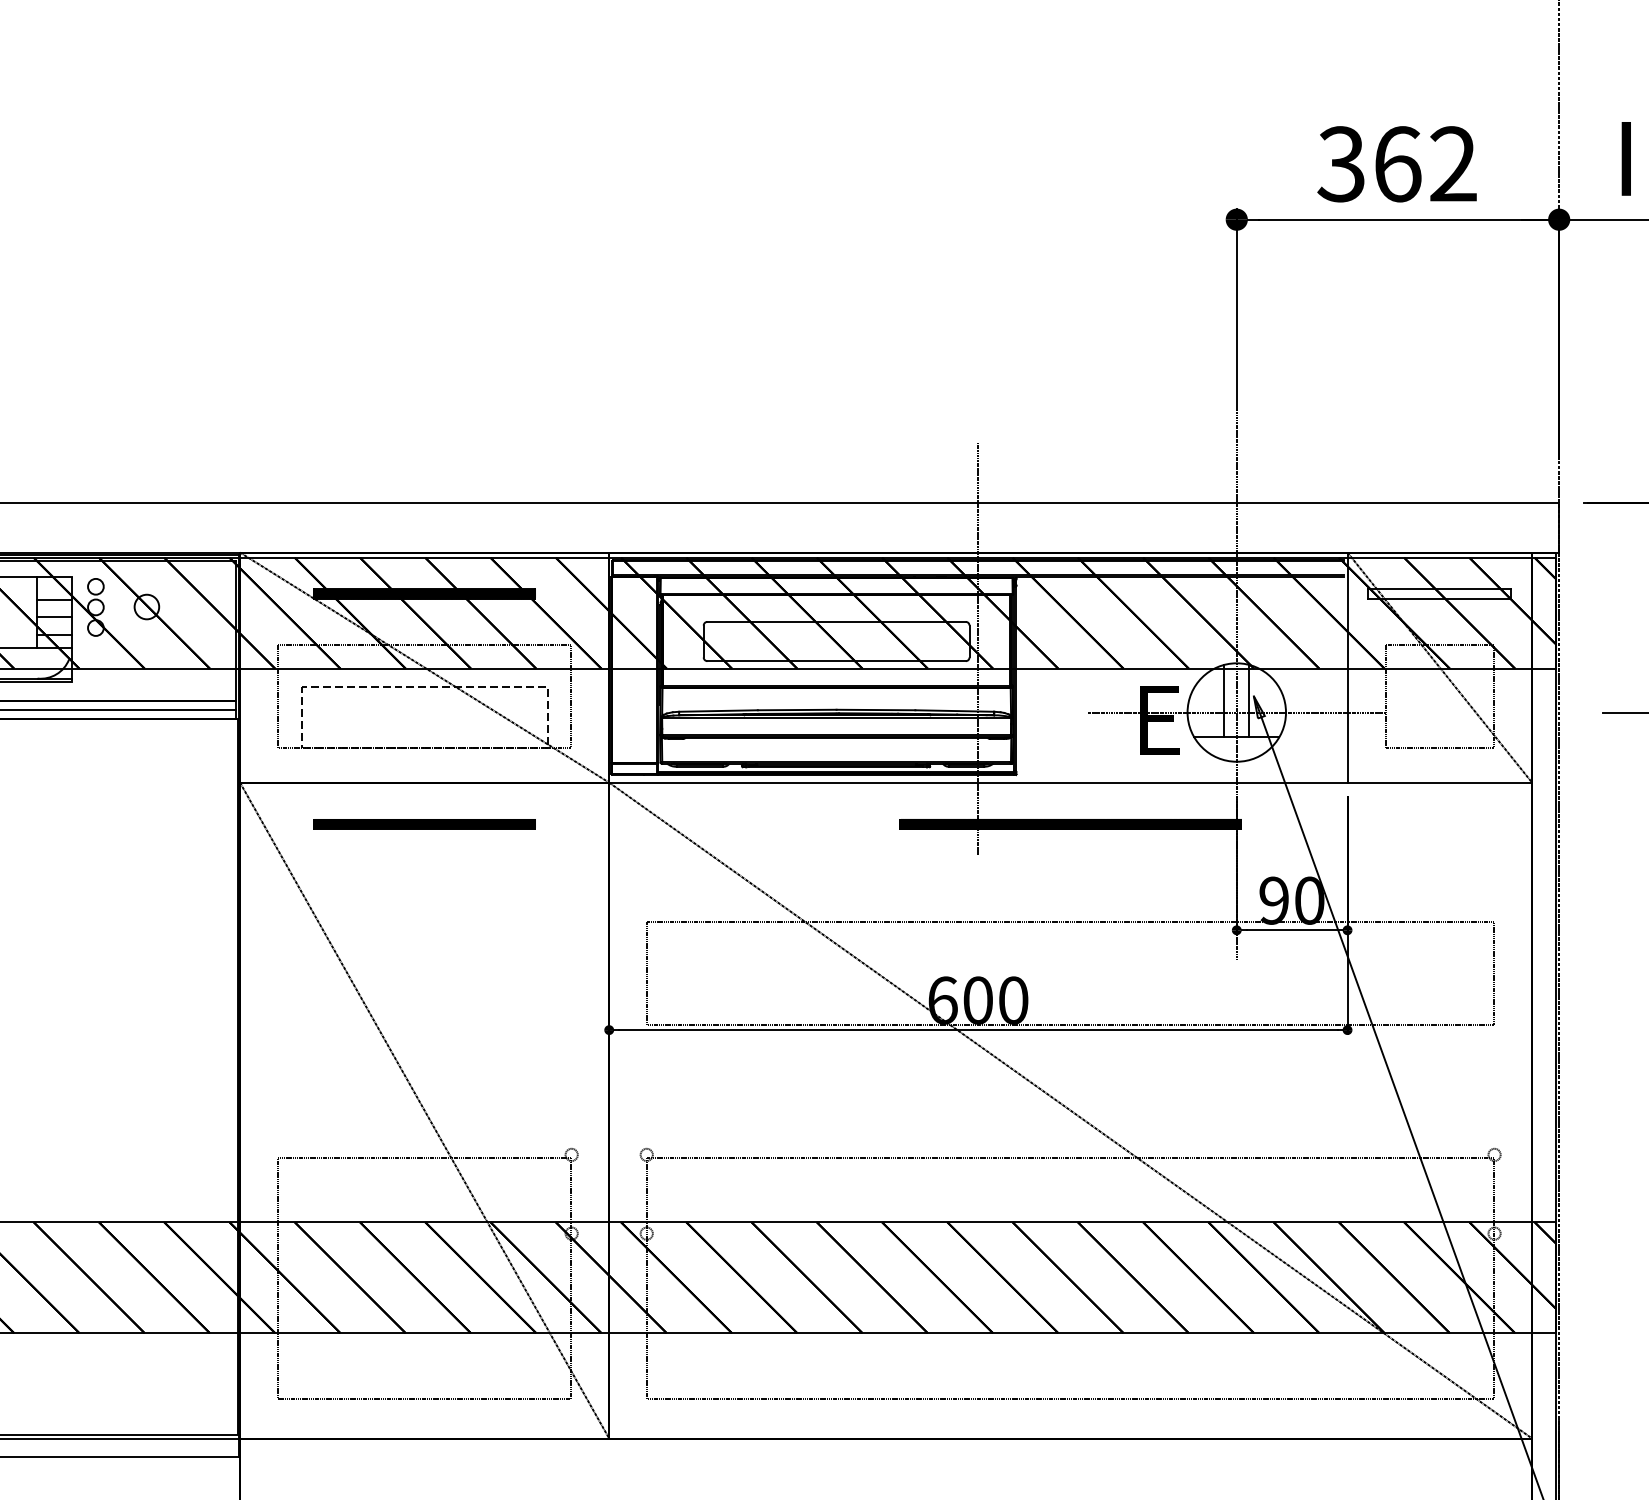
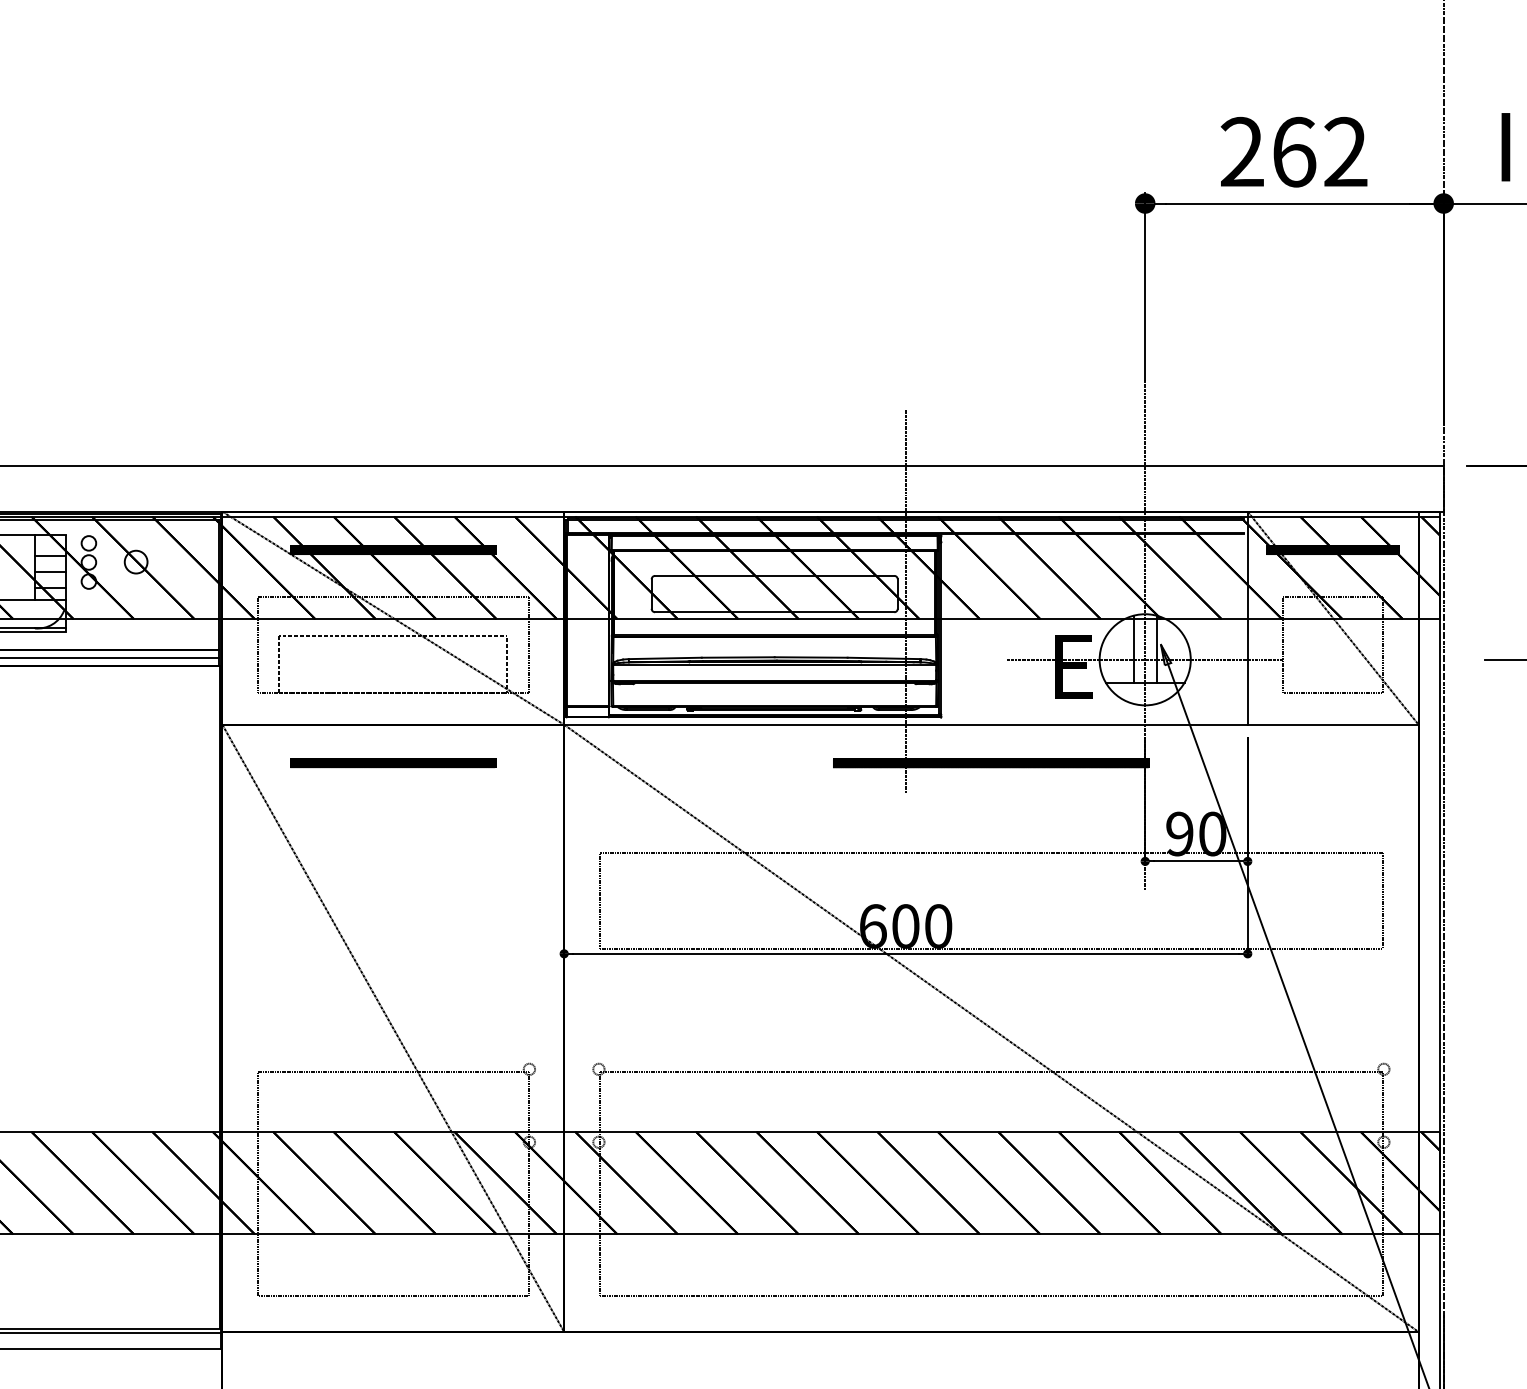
text: (1340, 164) -> (1241, 152), 362 -> 262
hatch: (1440, 593) -> (1333, 549), added

